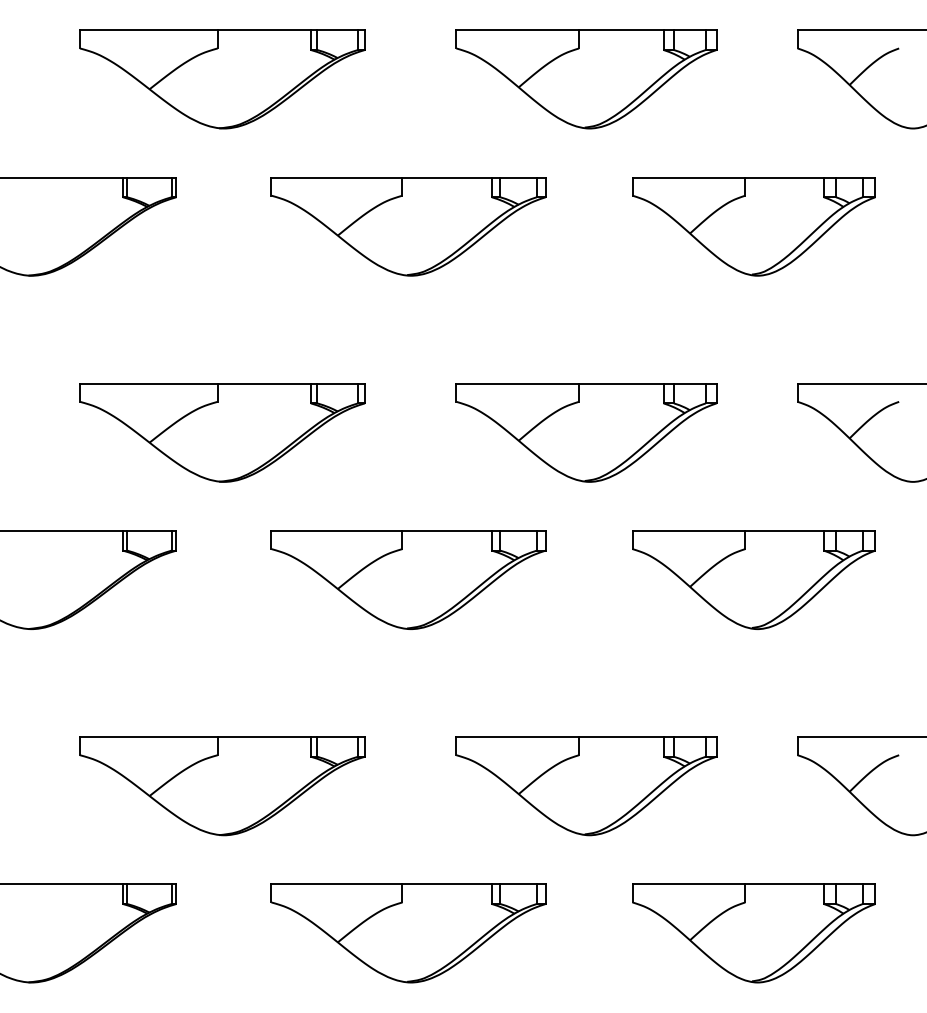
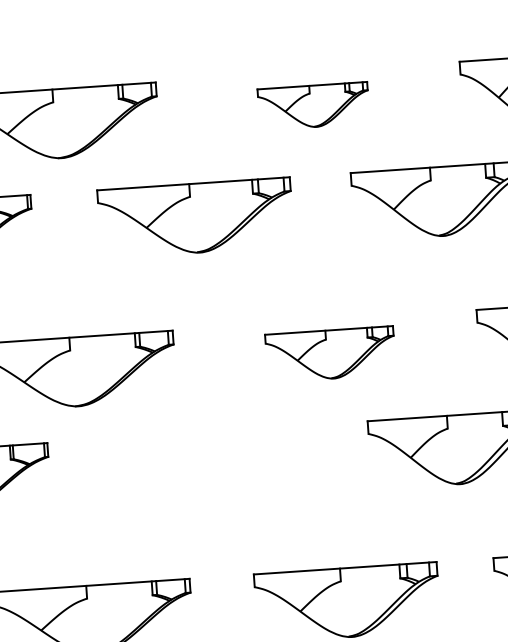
part: (586, 79) -> (313, 106), size x0.6
part: (586, 432) -> (330, 354), size x0.7
part: (408, 579) -> (212, 466), removed

